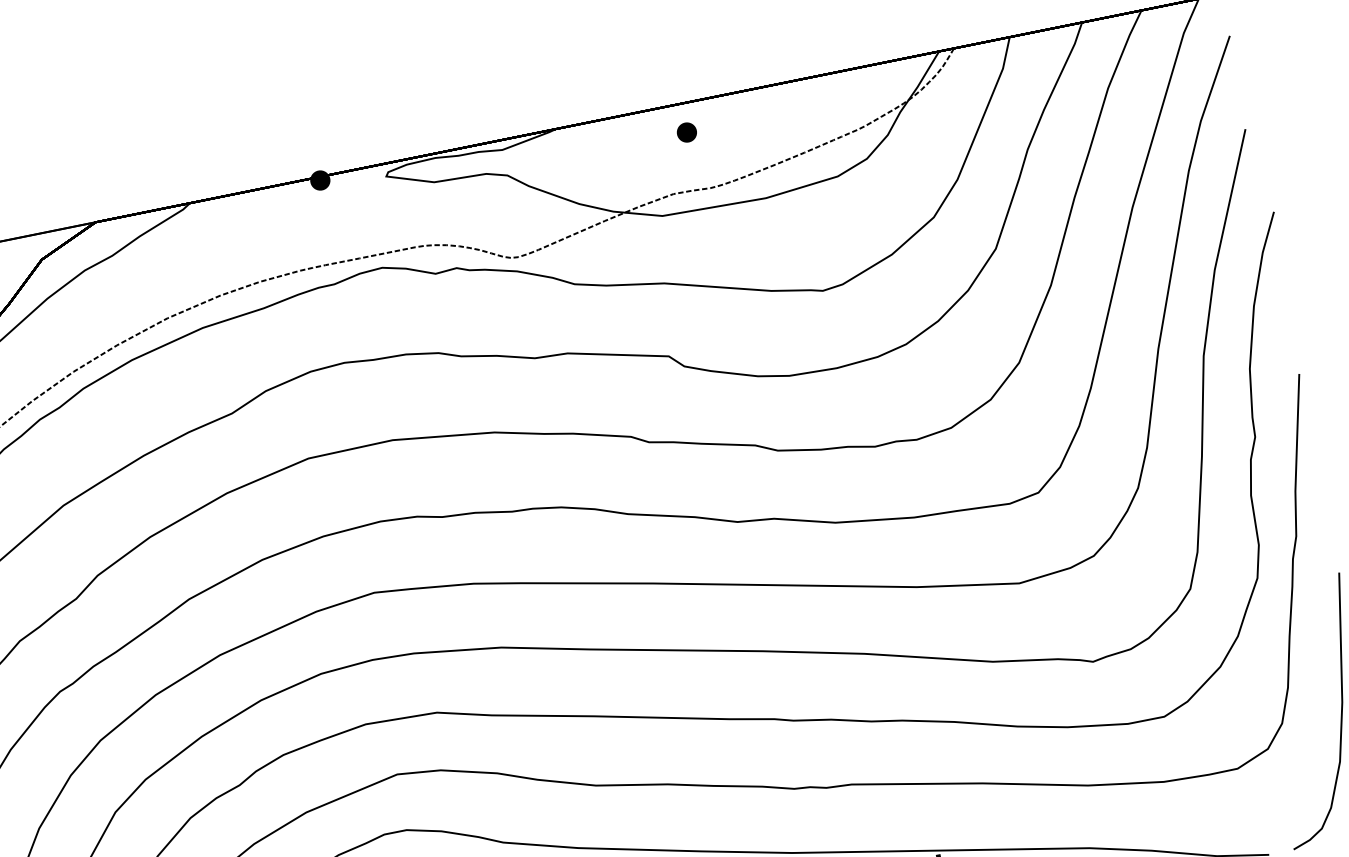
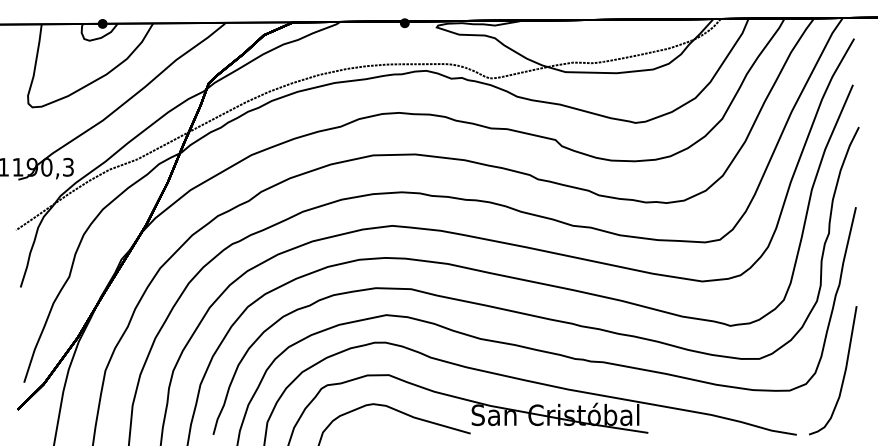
part: (685, 132) -> (584, 34), removed

